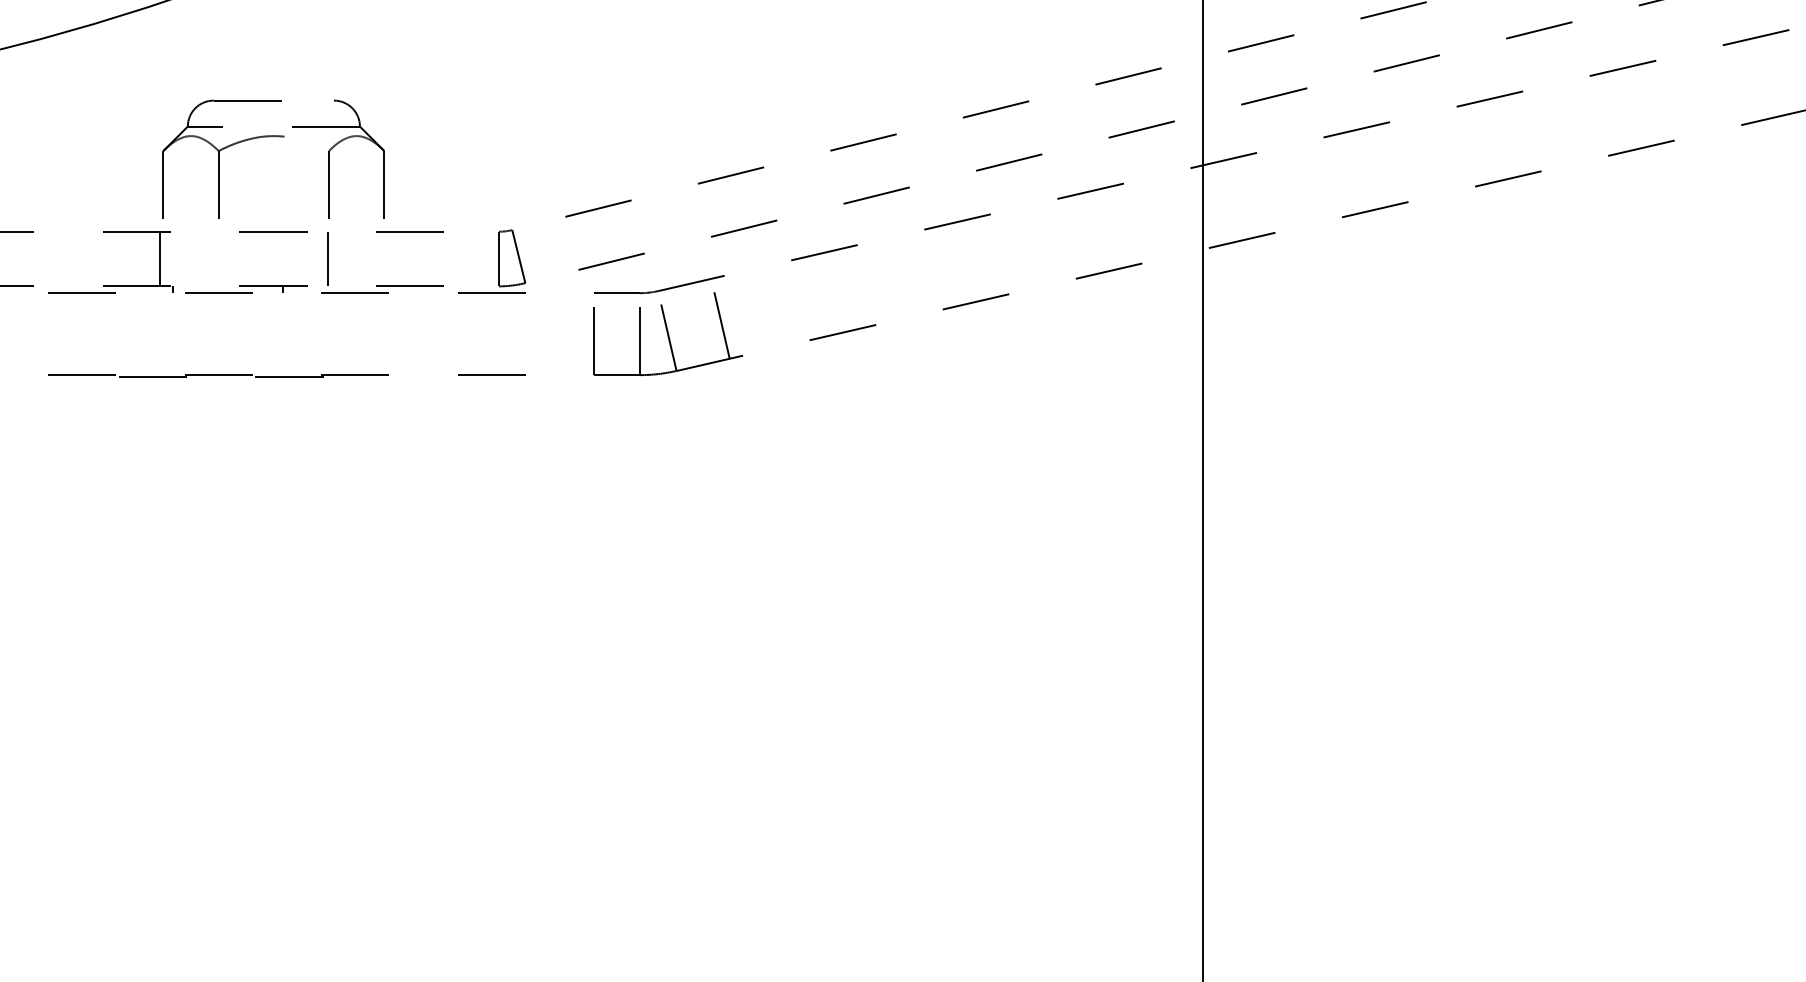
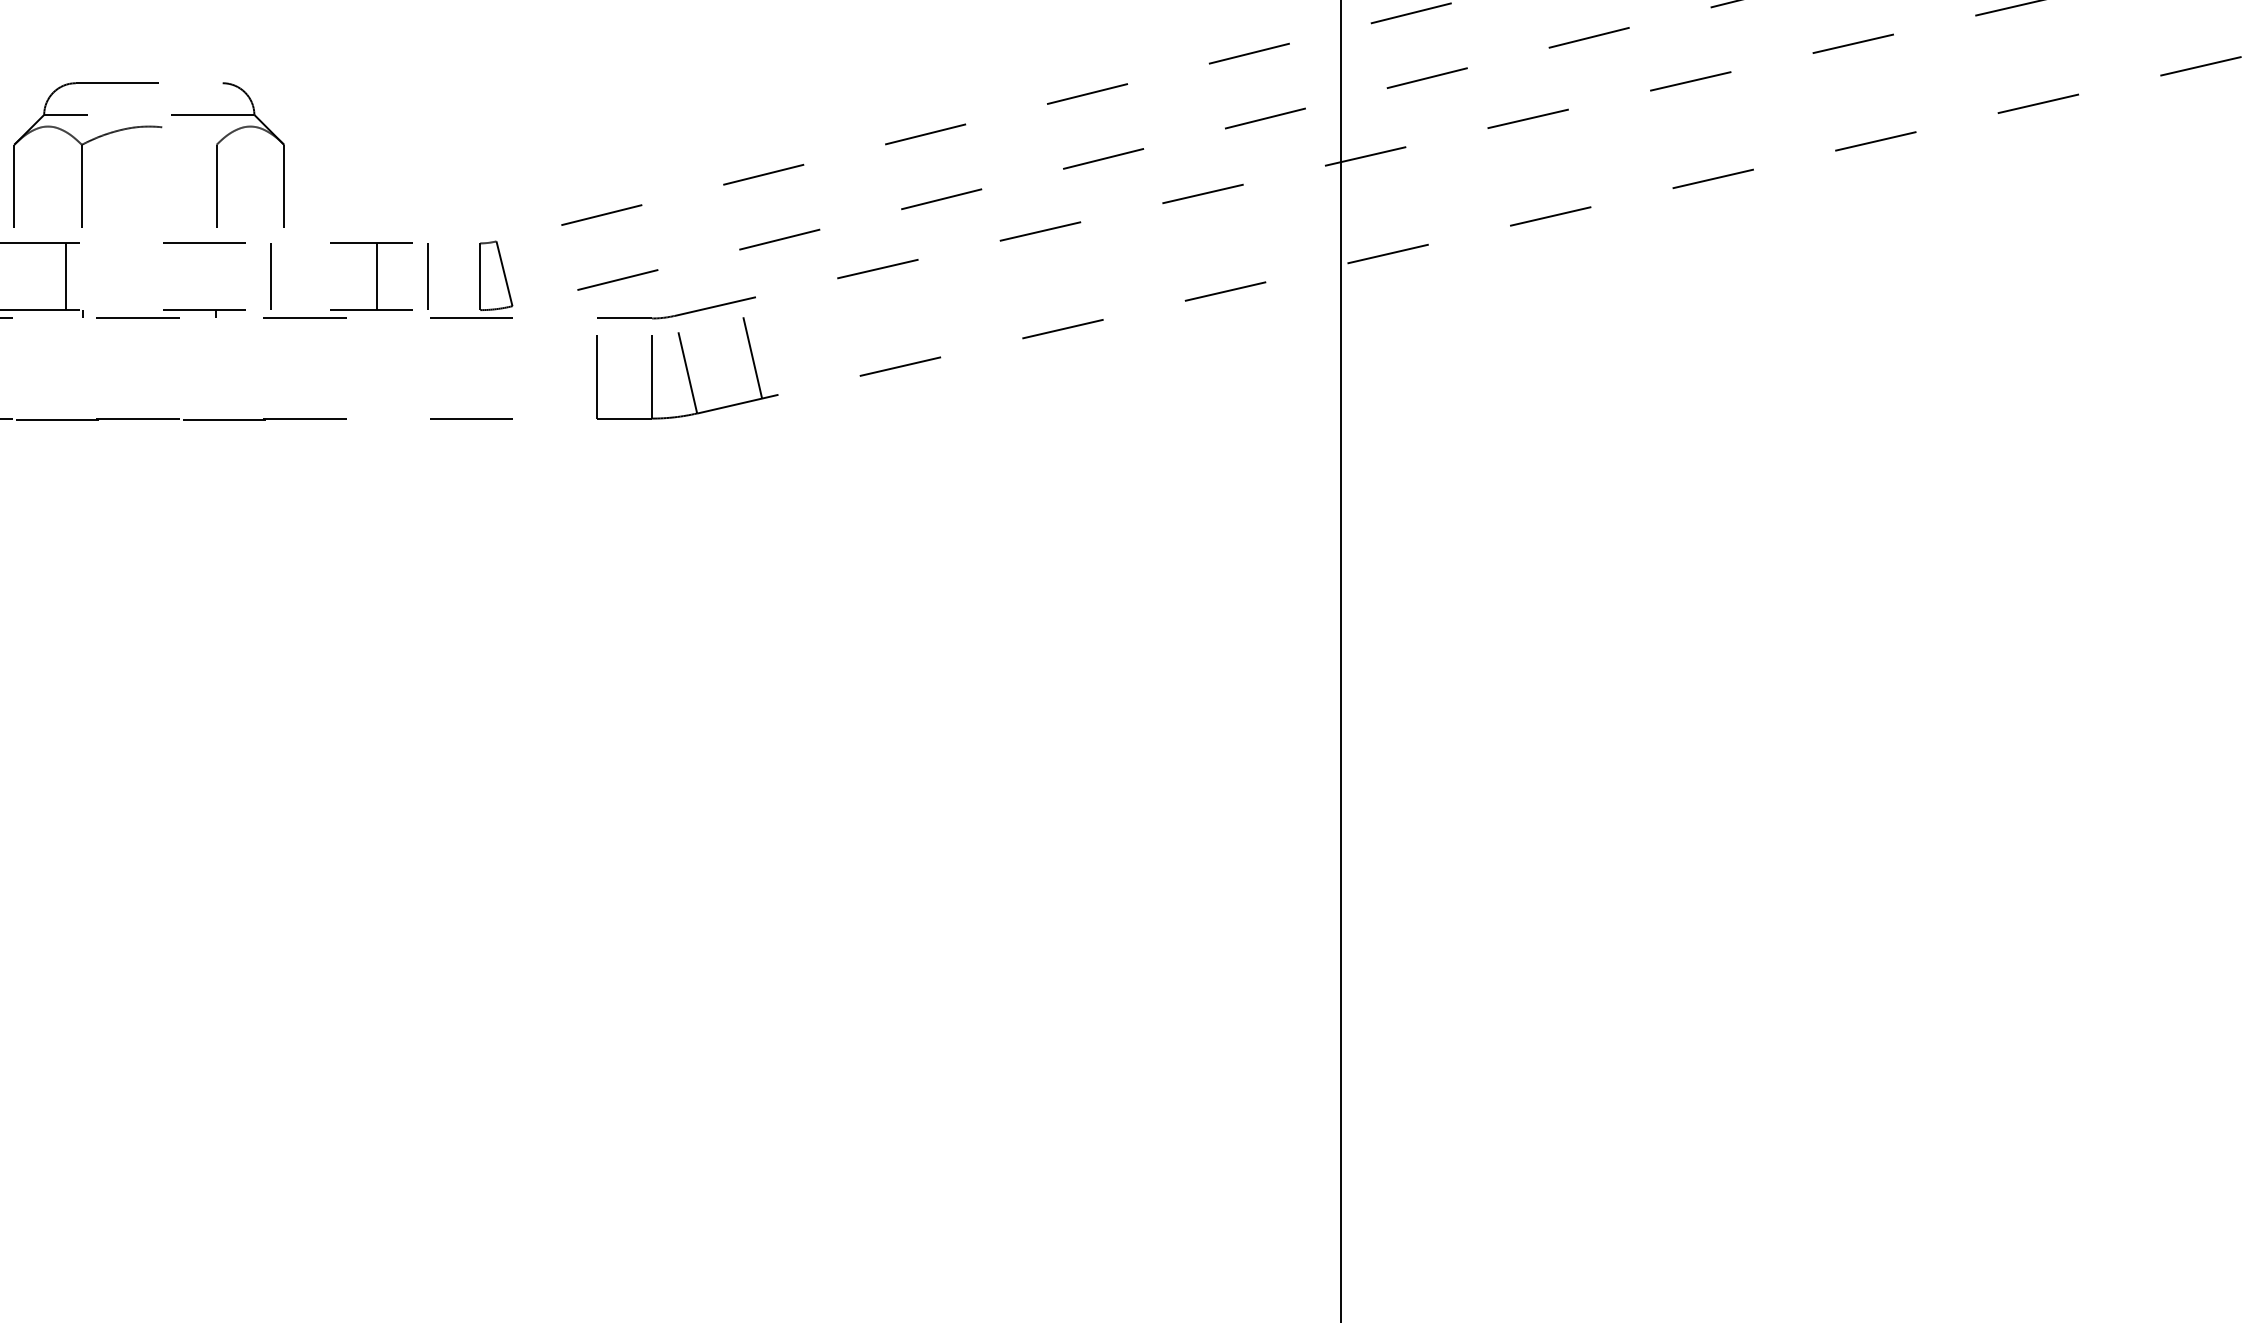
part: (273, 136) -> (148, 127), moved
line: (414, 258) -> (376, 276), added
line: (455, 258) -> (427, 276), added

